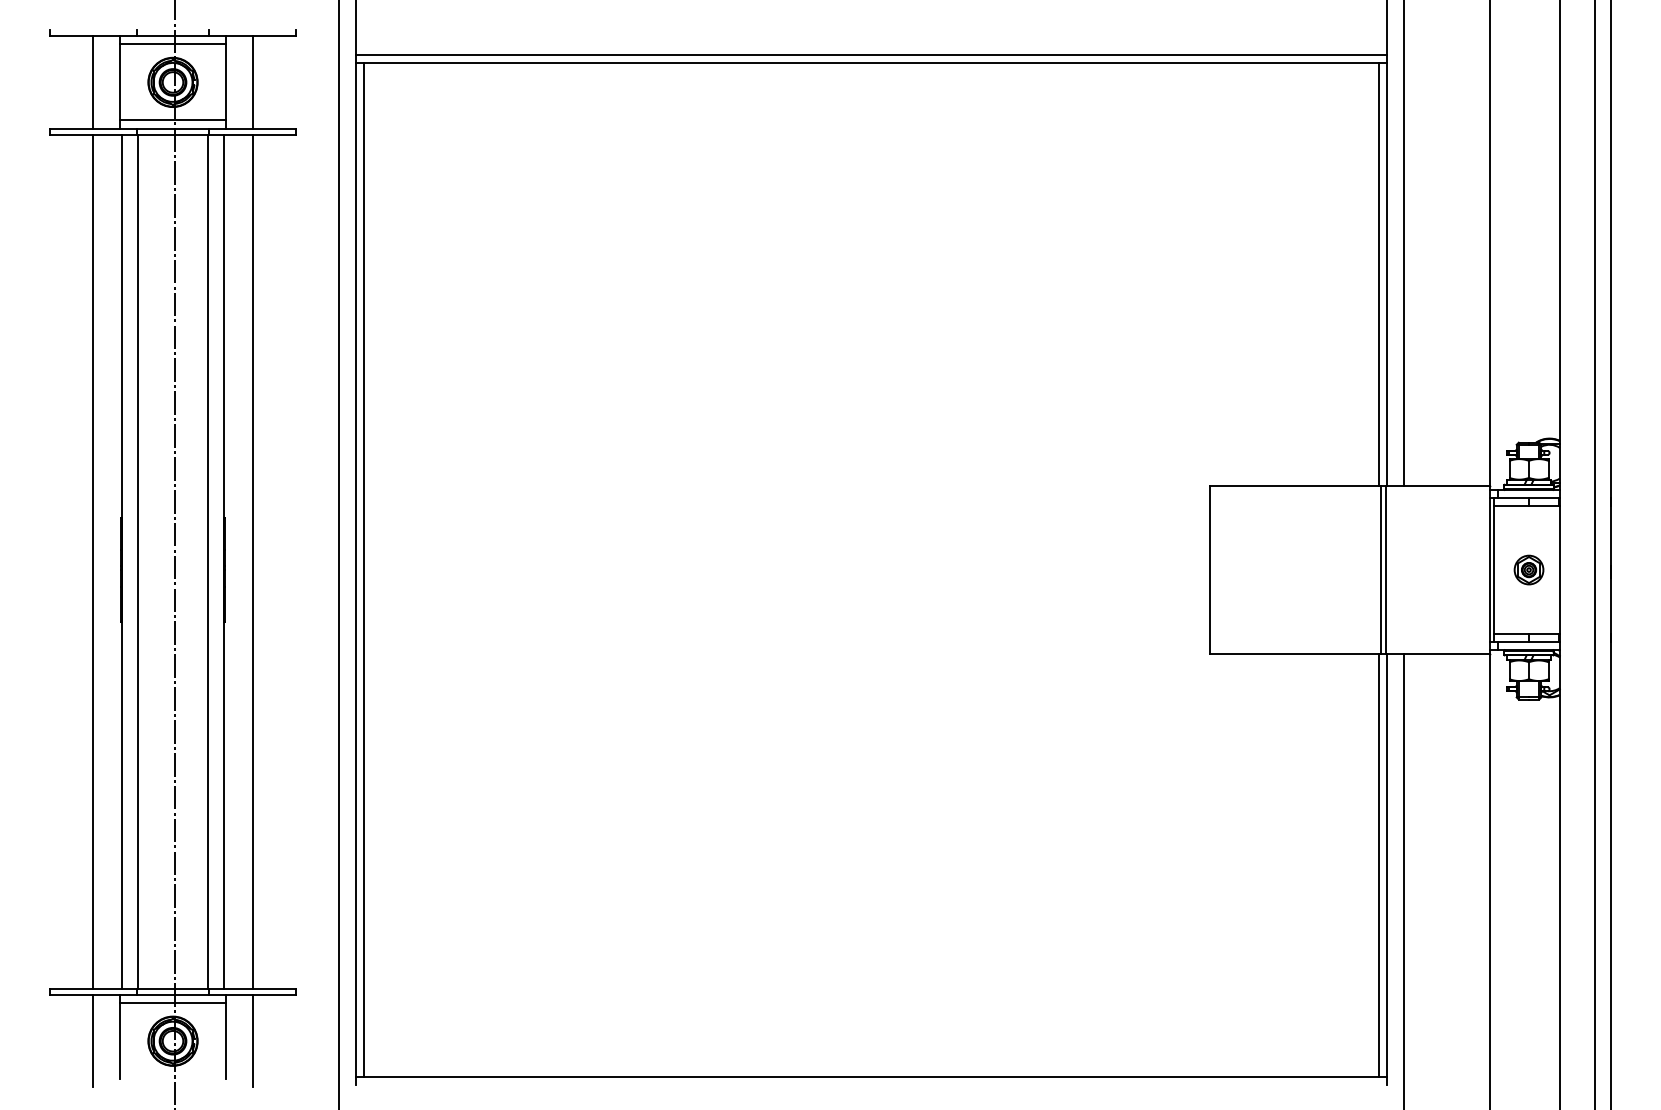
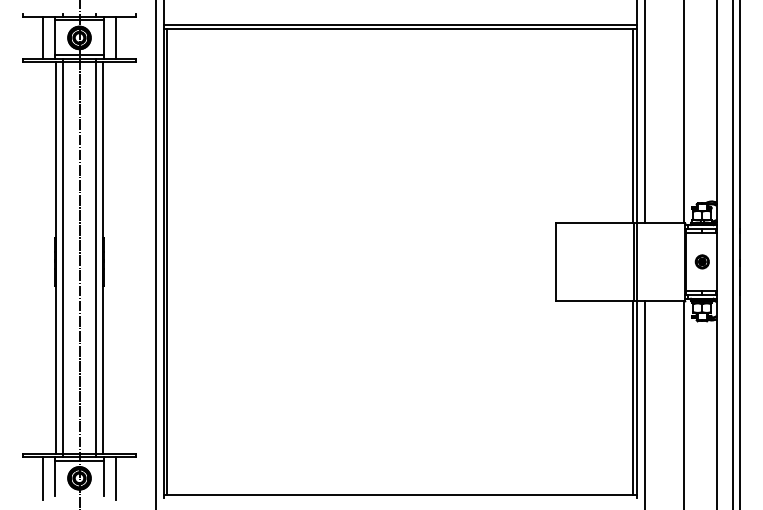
line: (92, 562) -> (42, 258), removed
line: (253, 562) -> (116, 258), removed

